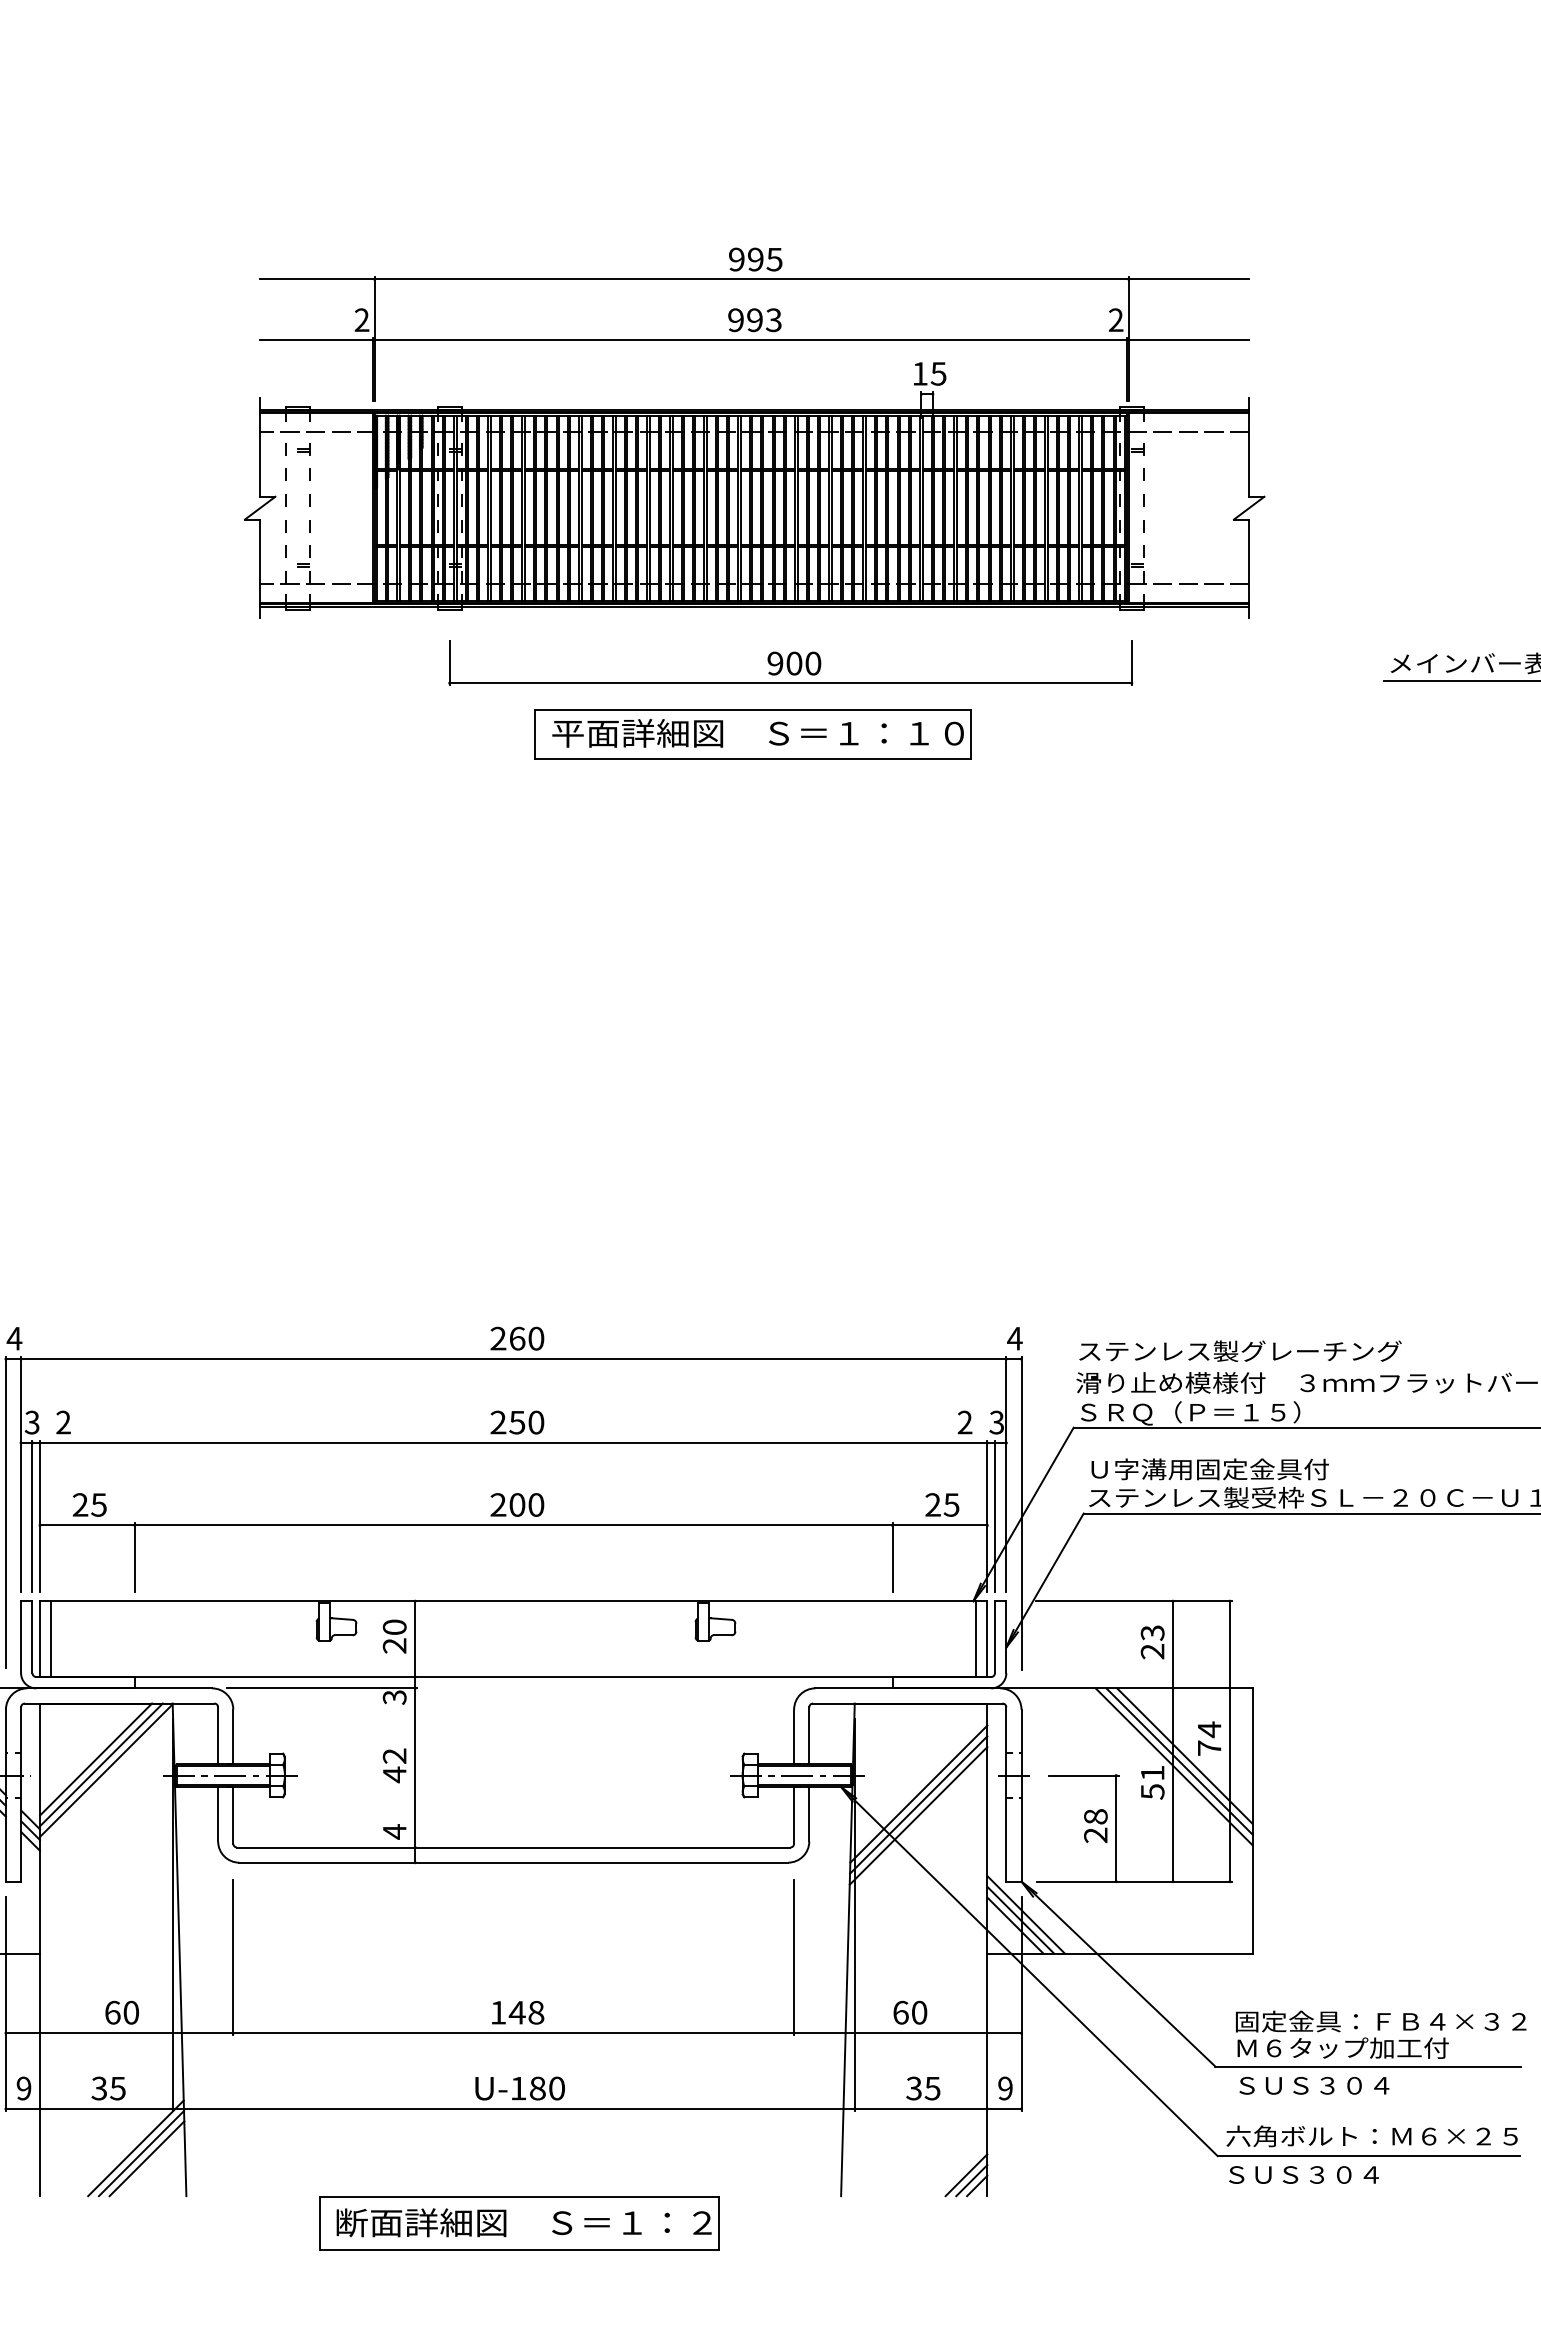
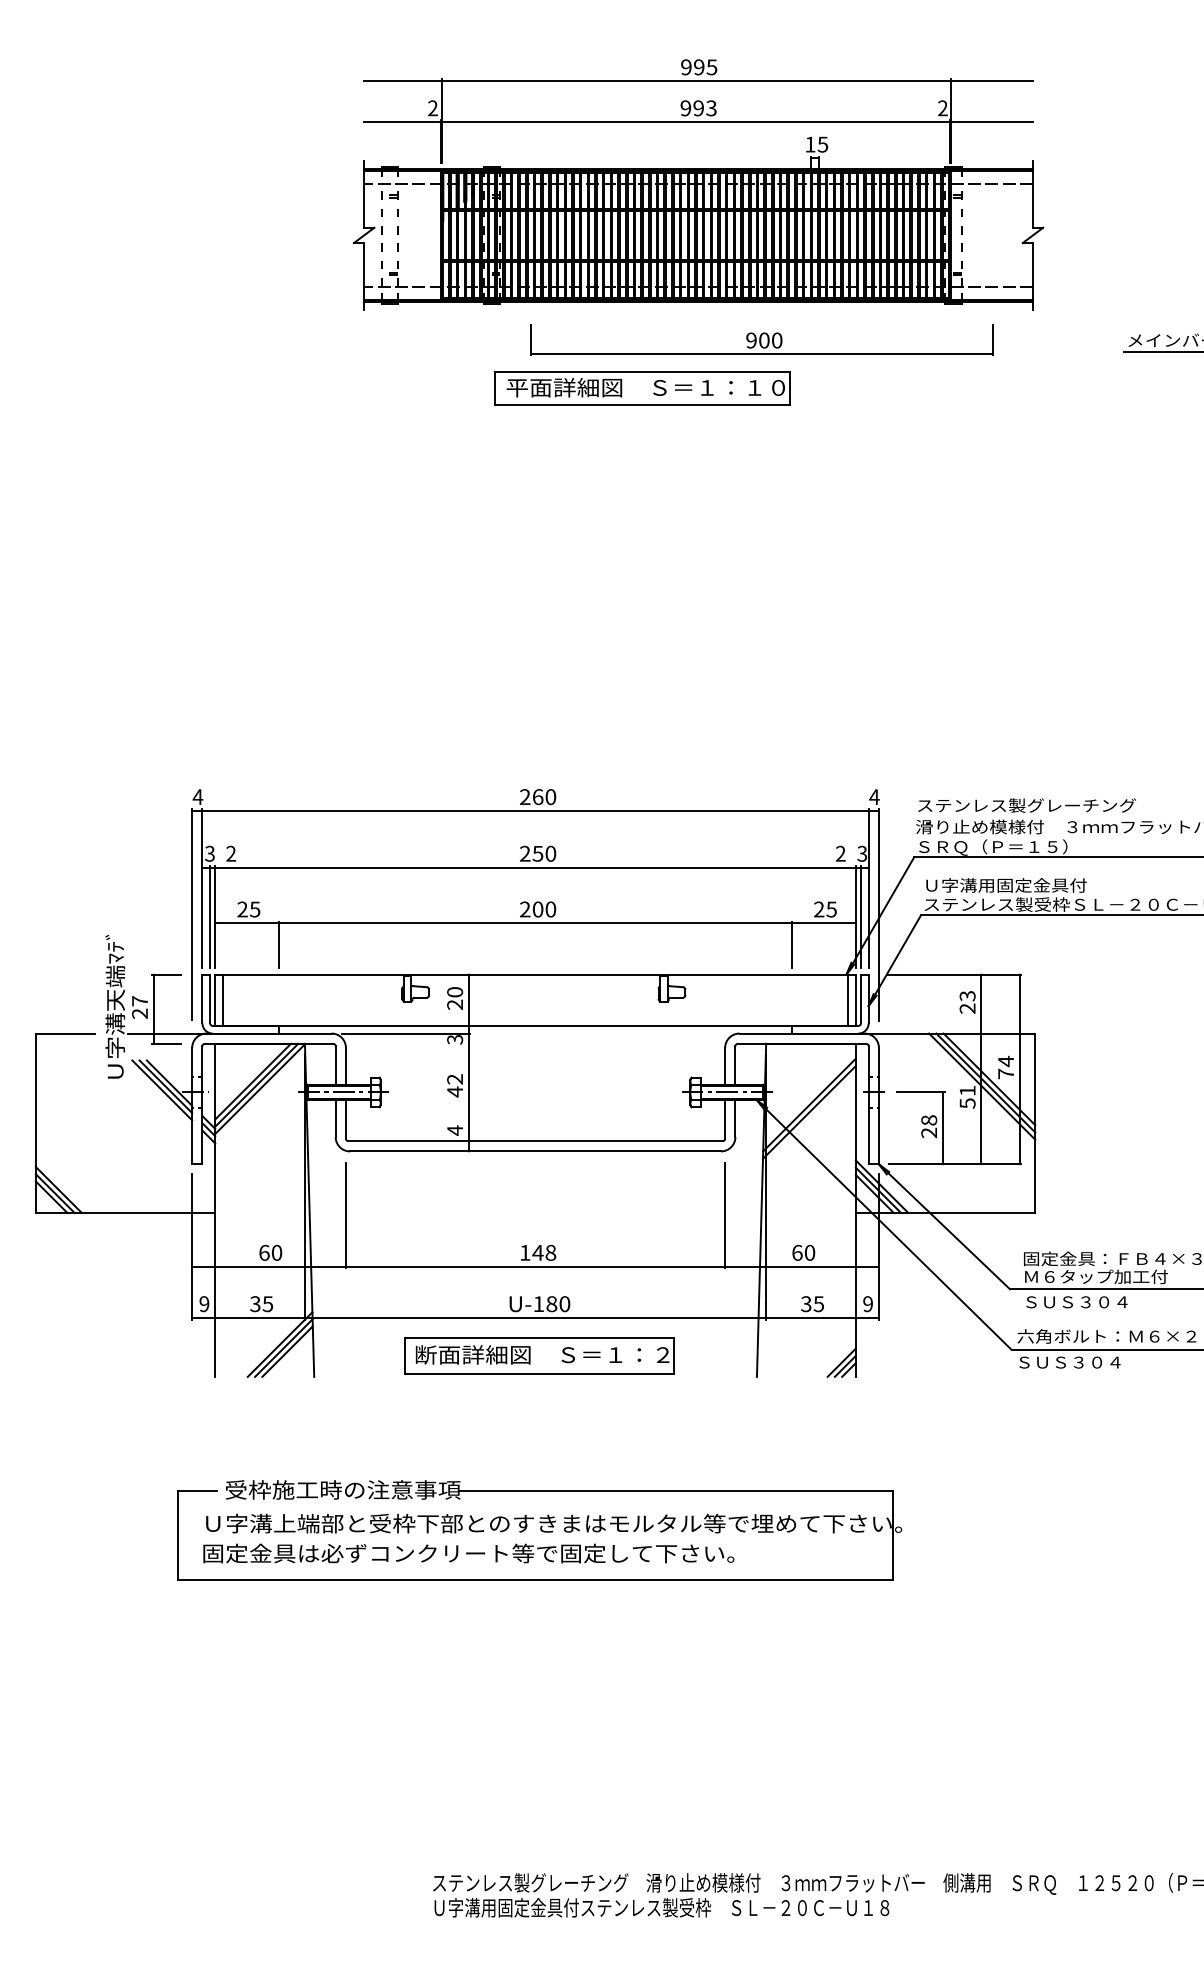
part: (790, 662) -> (761, 339), moved
part: (753, 734) -> (642, 388), moved
line: (917, 1815) -> (808, 1119), removed
part: (519, 2223) -> (539, 1355), moved

